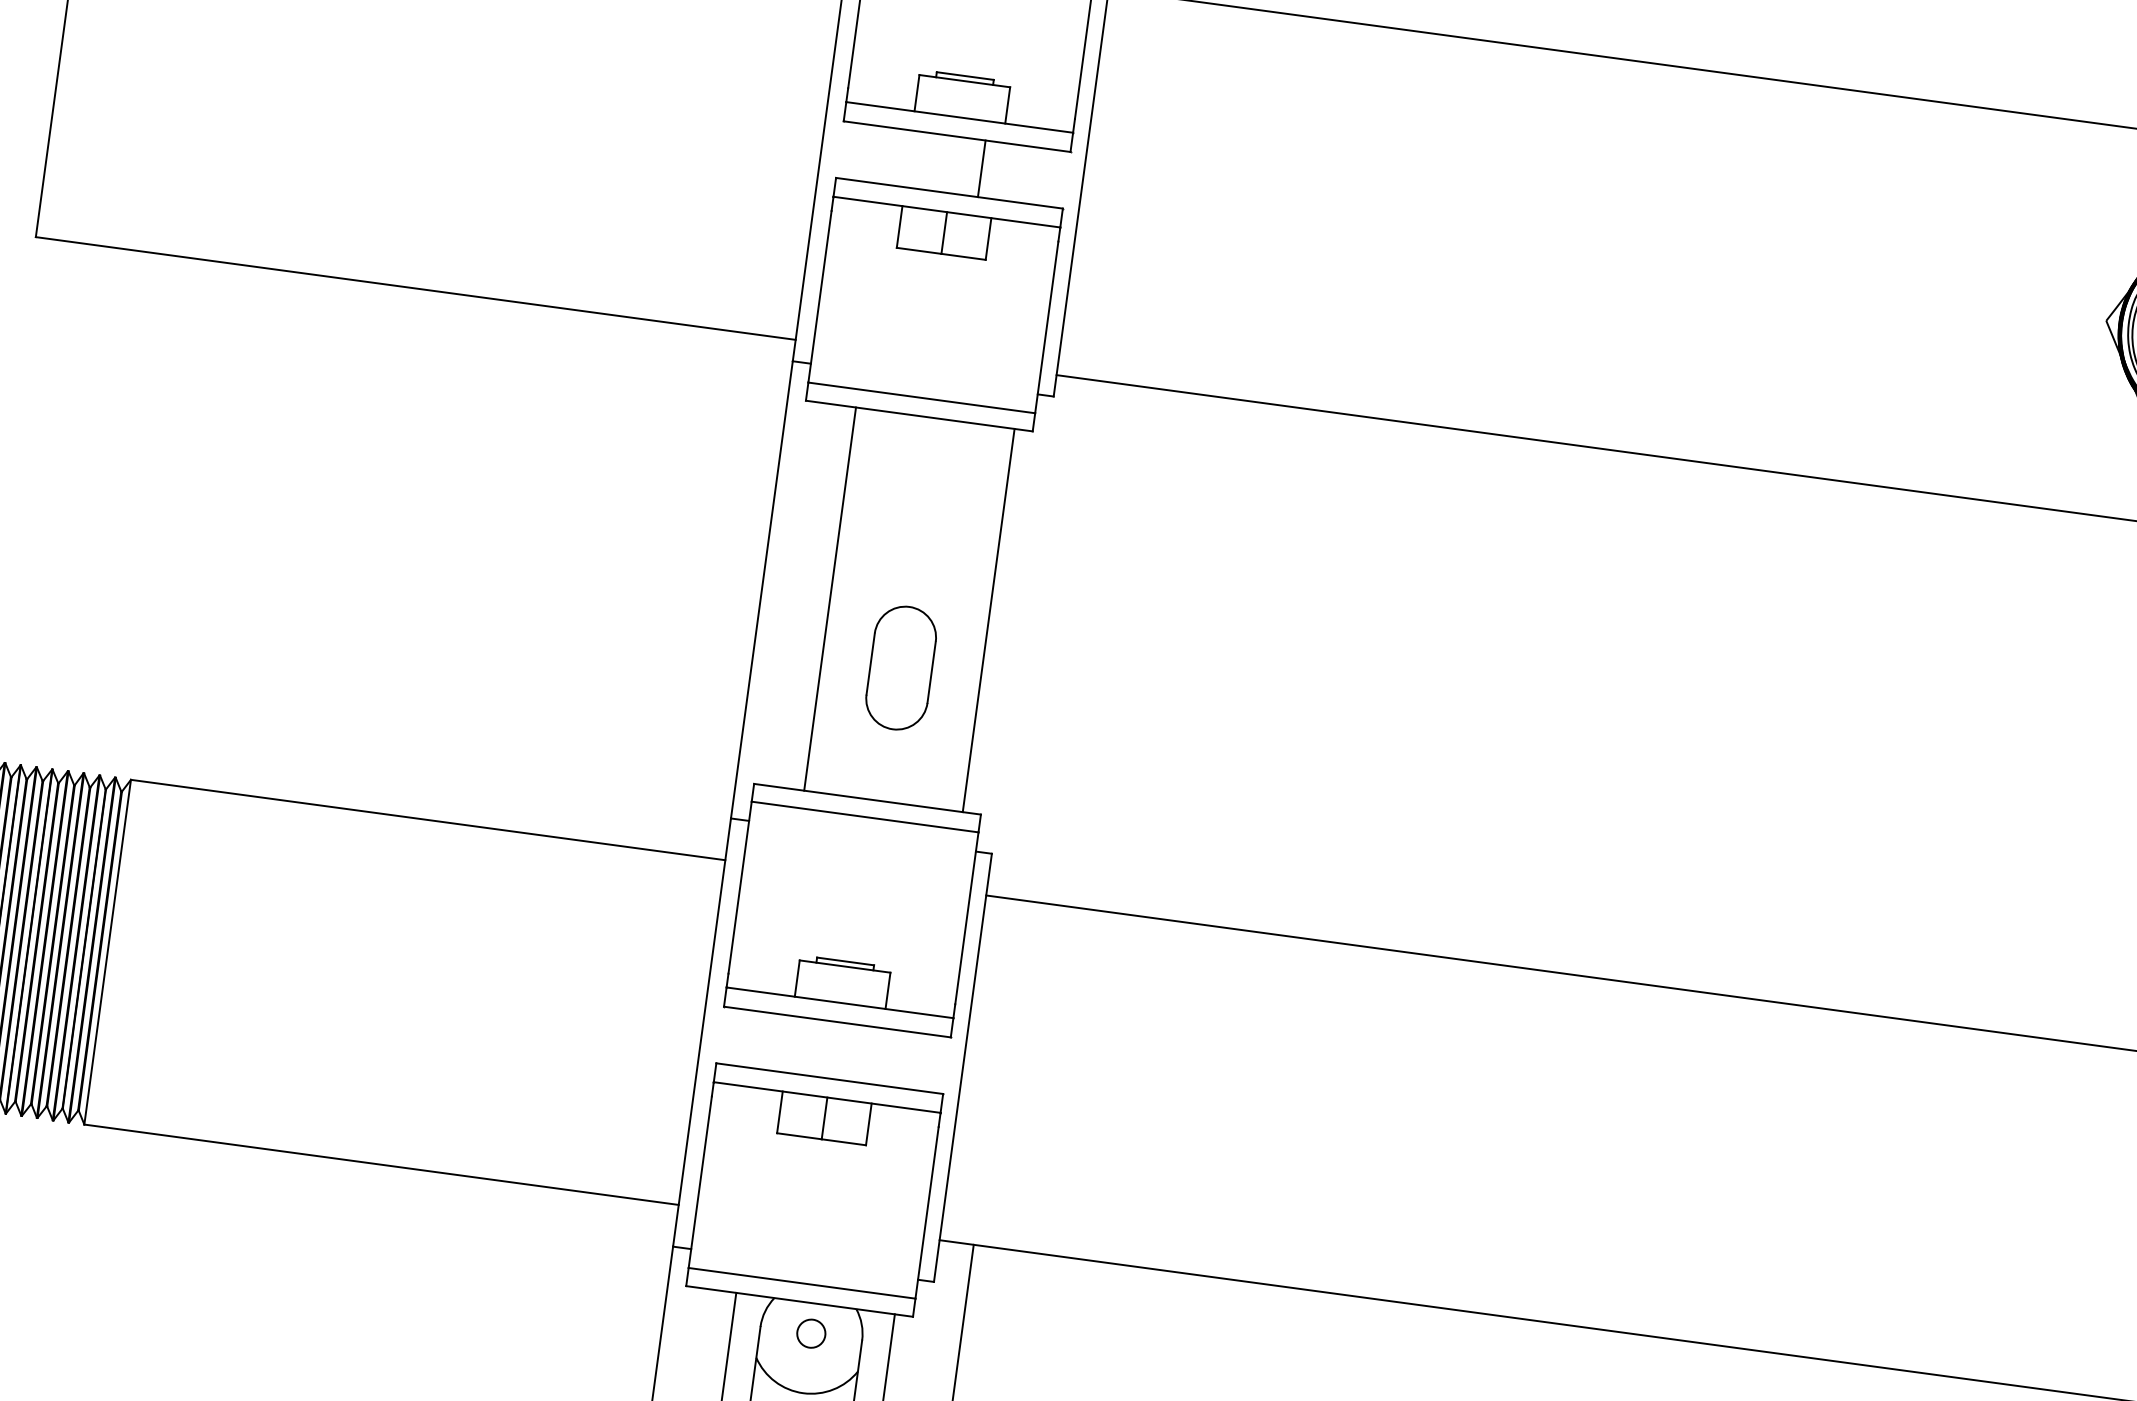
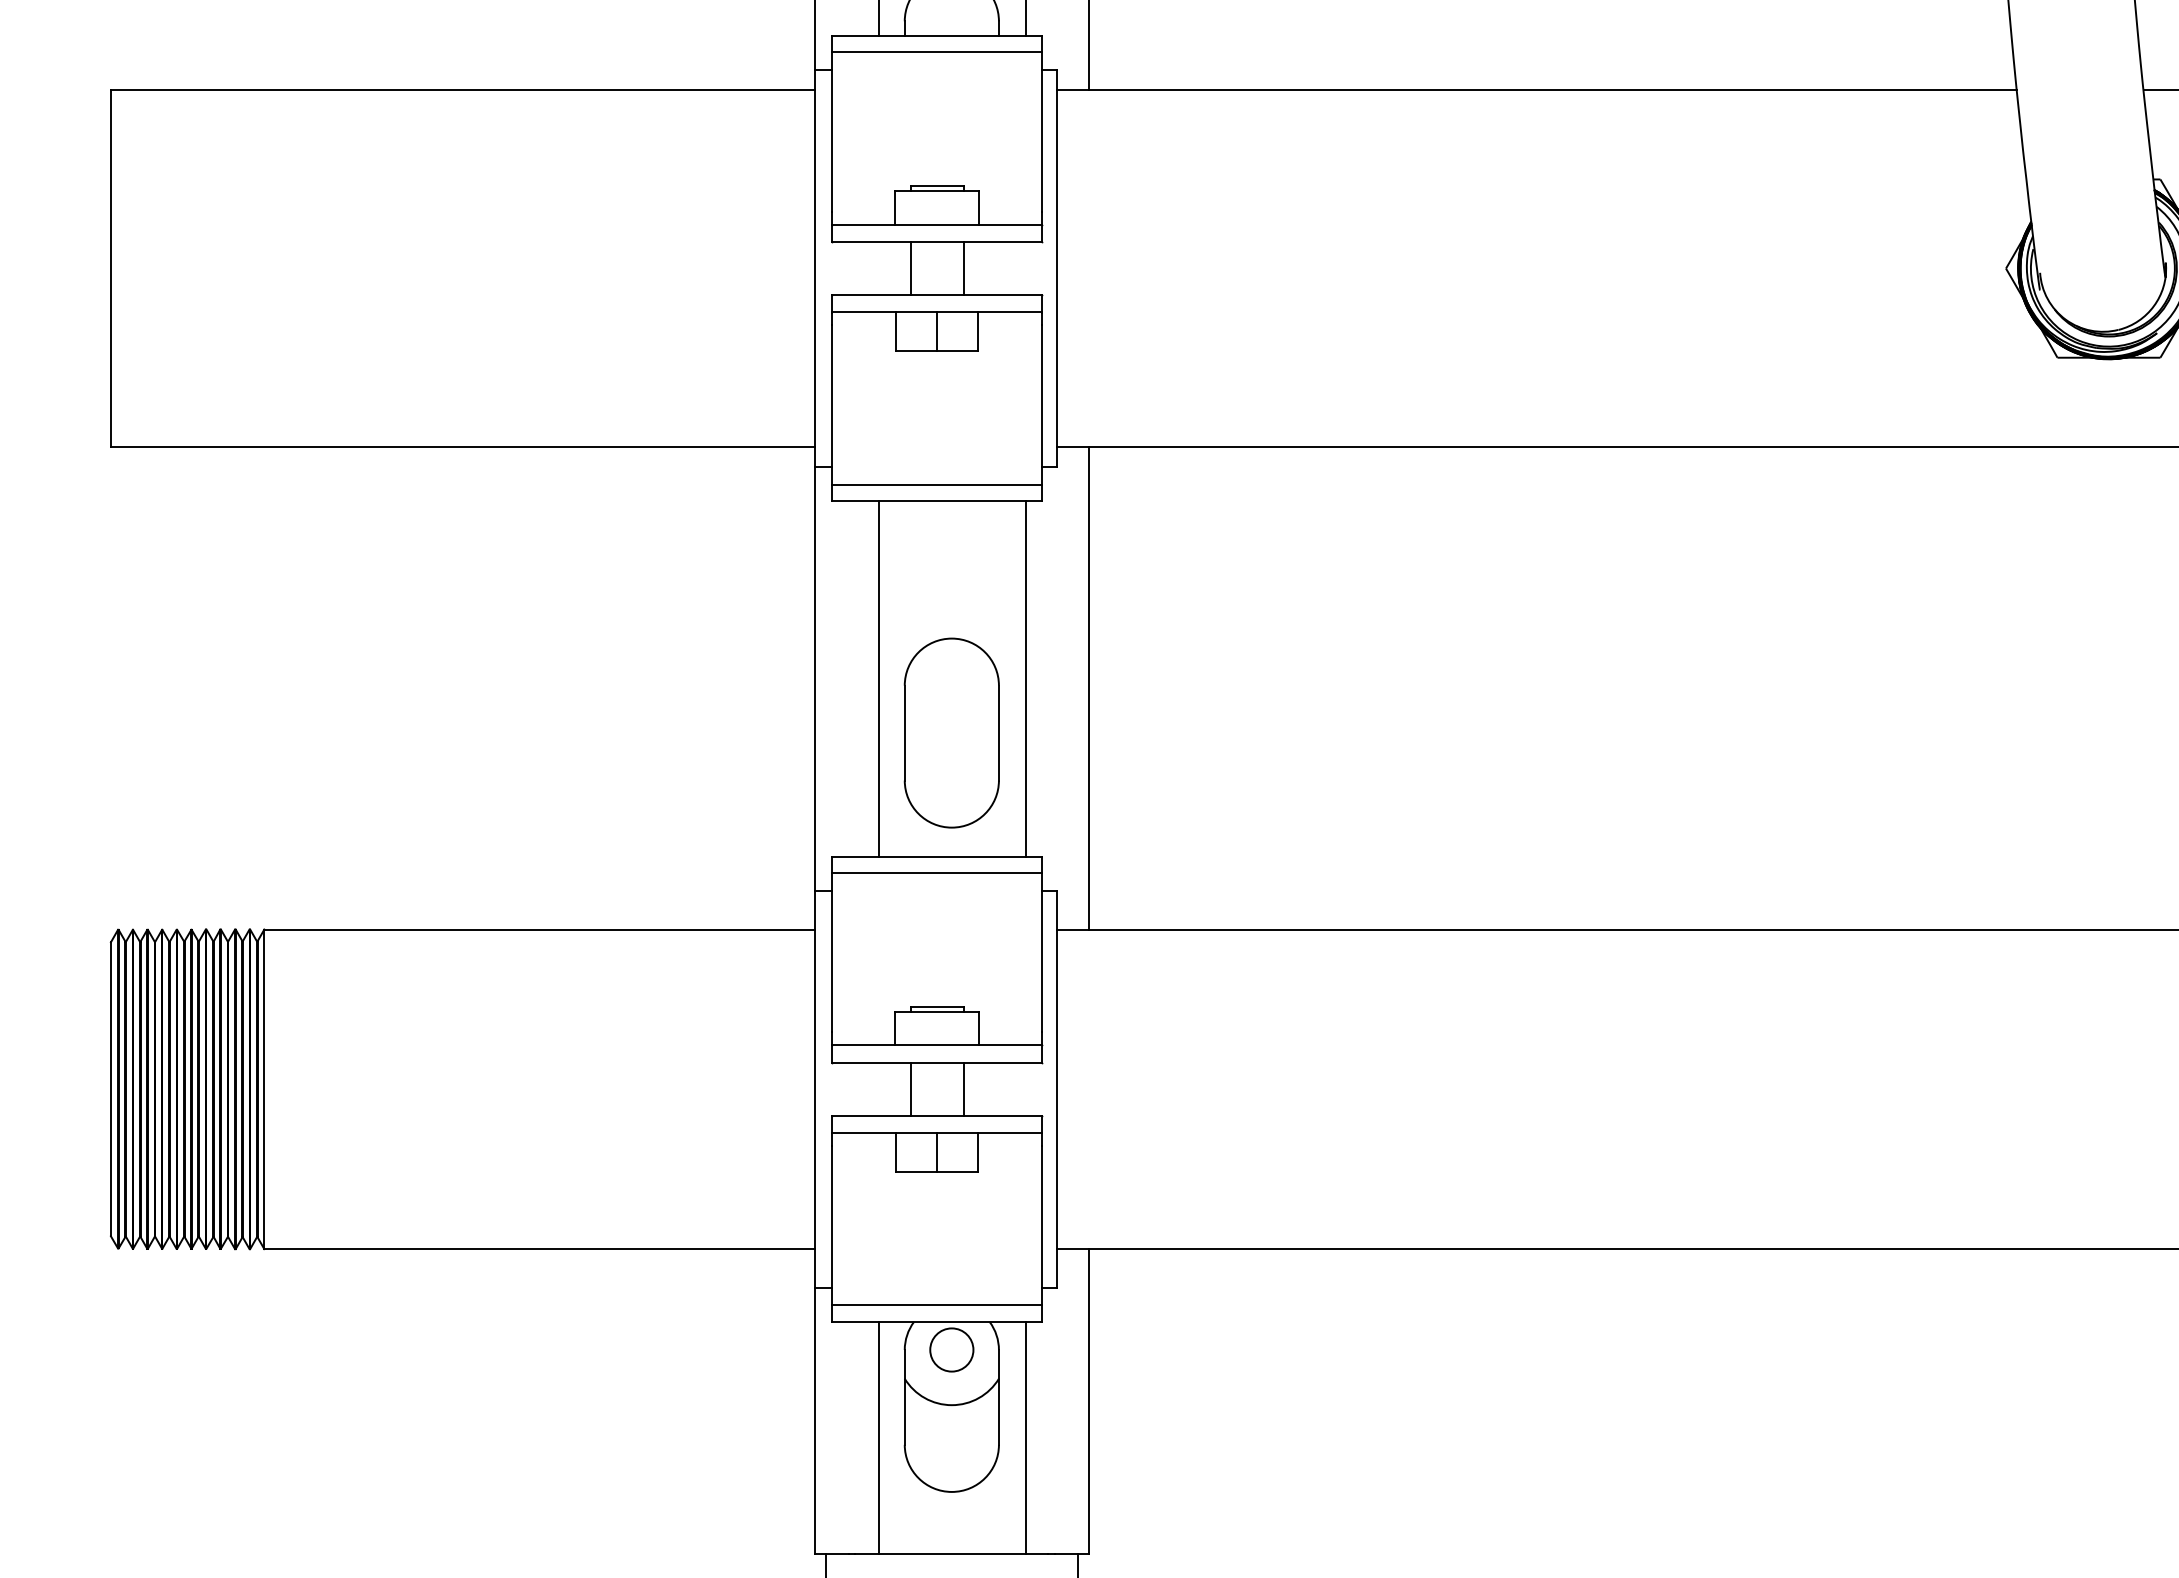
line: (924, 160) -> (910, 268), added
line: (1055, 640) -> (1088, 688), added
part: (901, 667) -> (951, 732), size x1.67
line: (804, 1046) -> (910, 1089), added
line: (861, 1054) -> (963, 1089), added
circle: (811, 1333) -> (951, 1349), size x1.67

